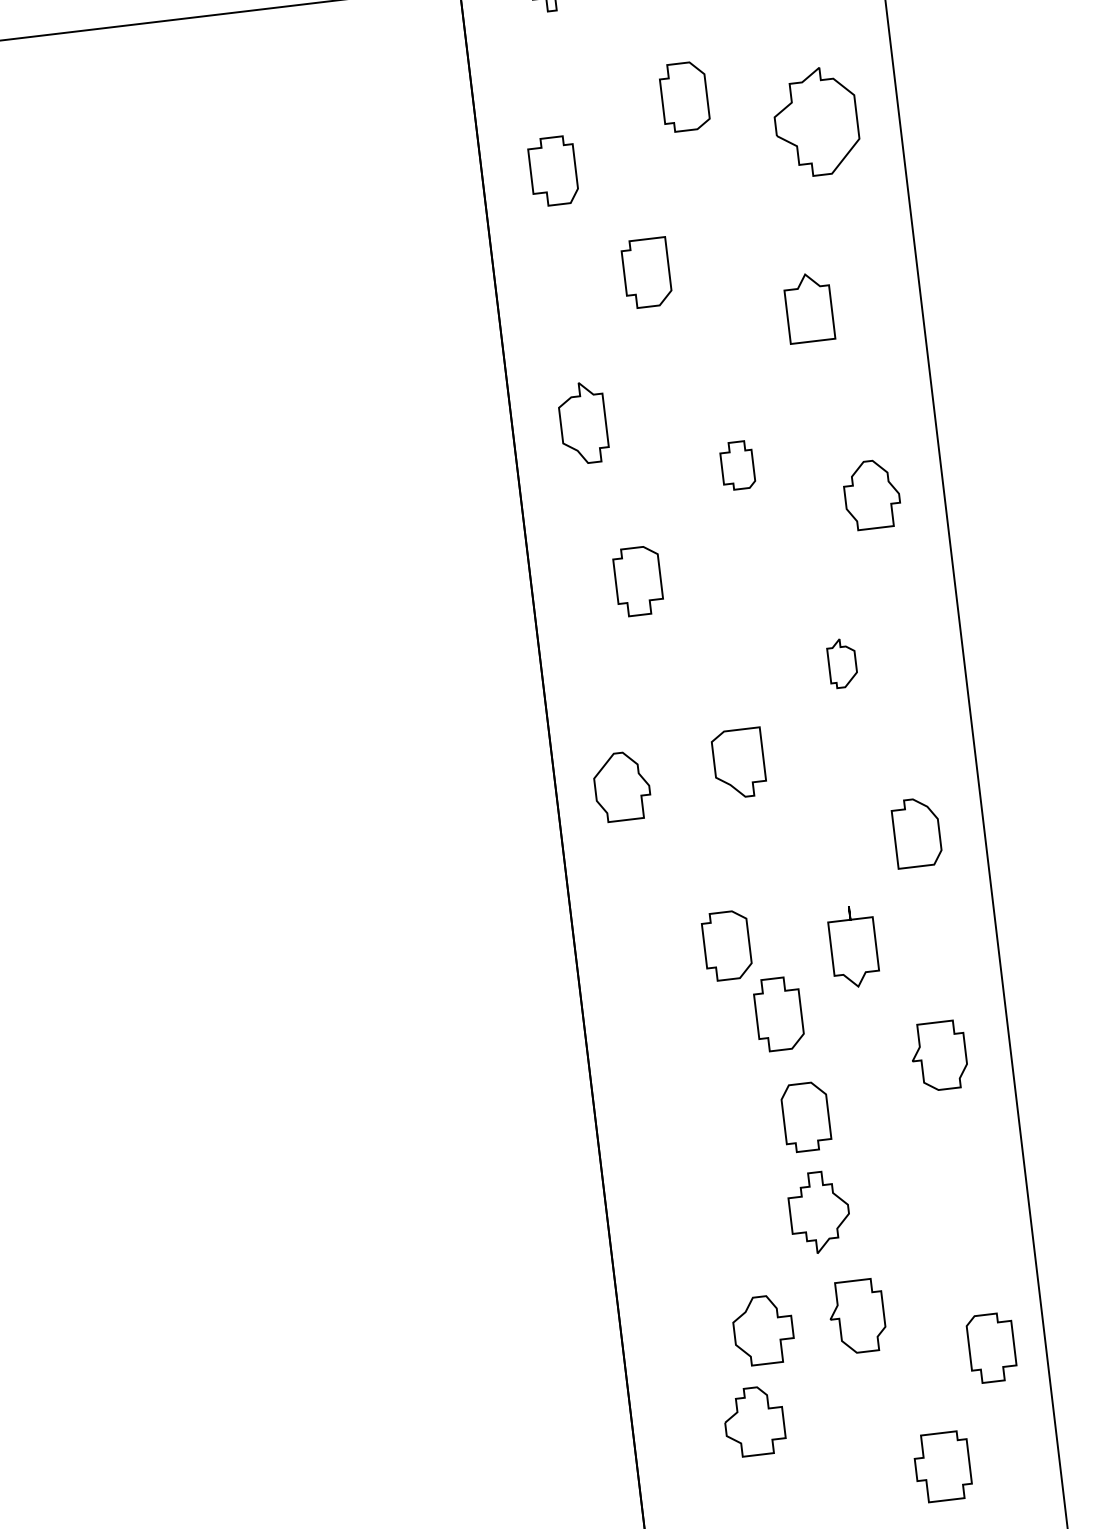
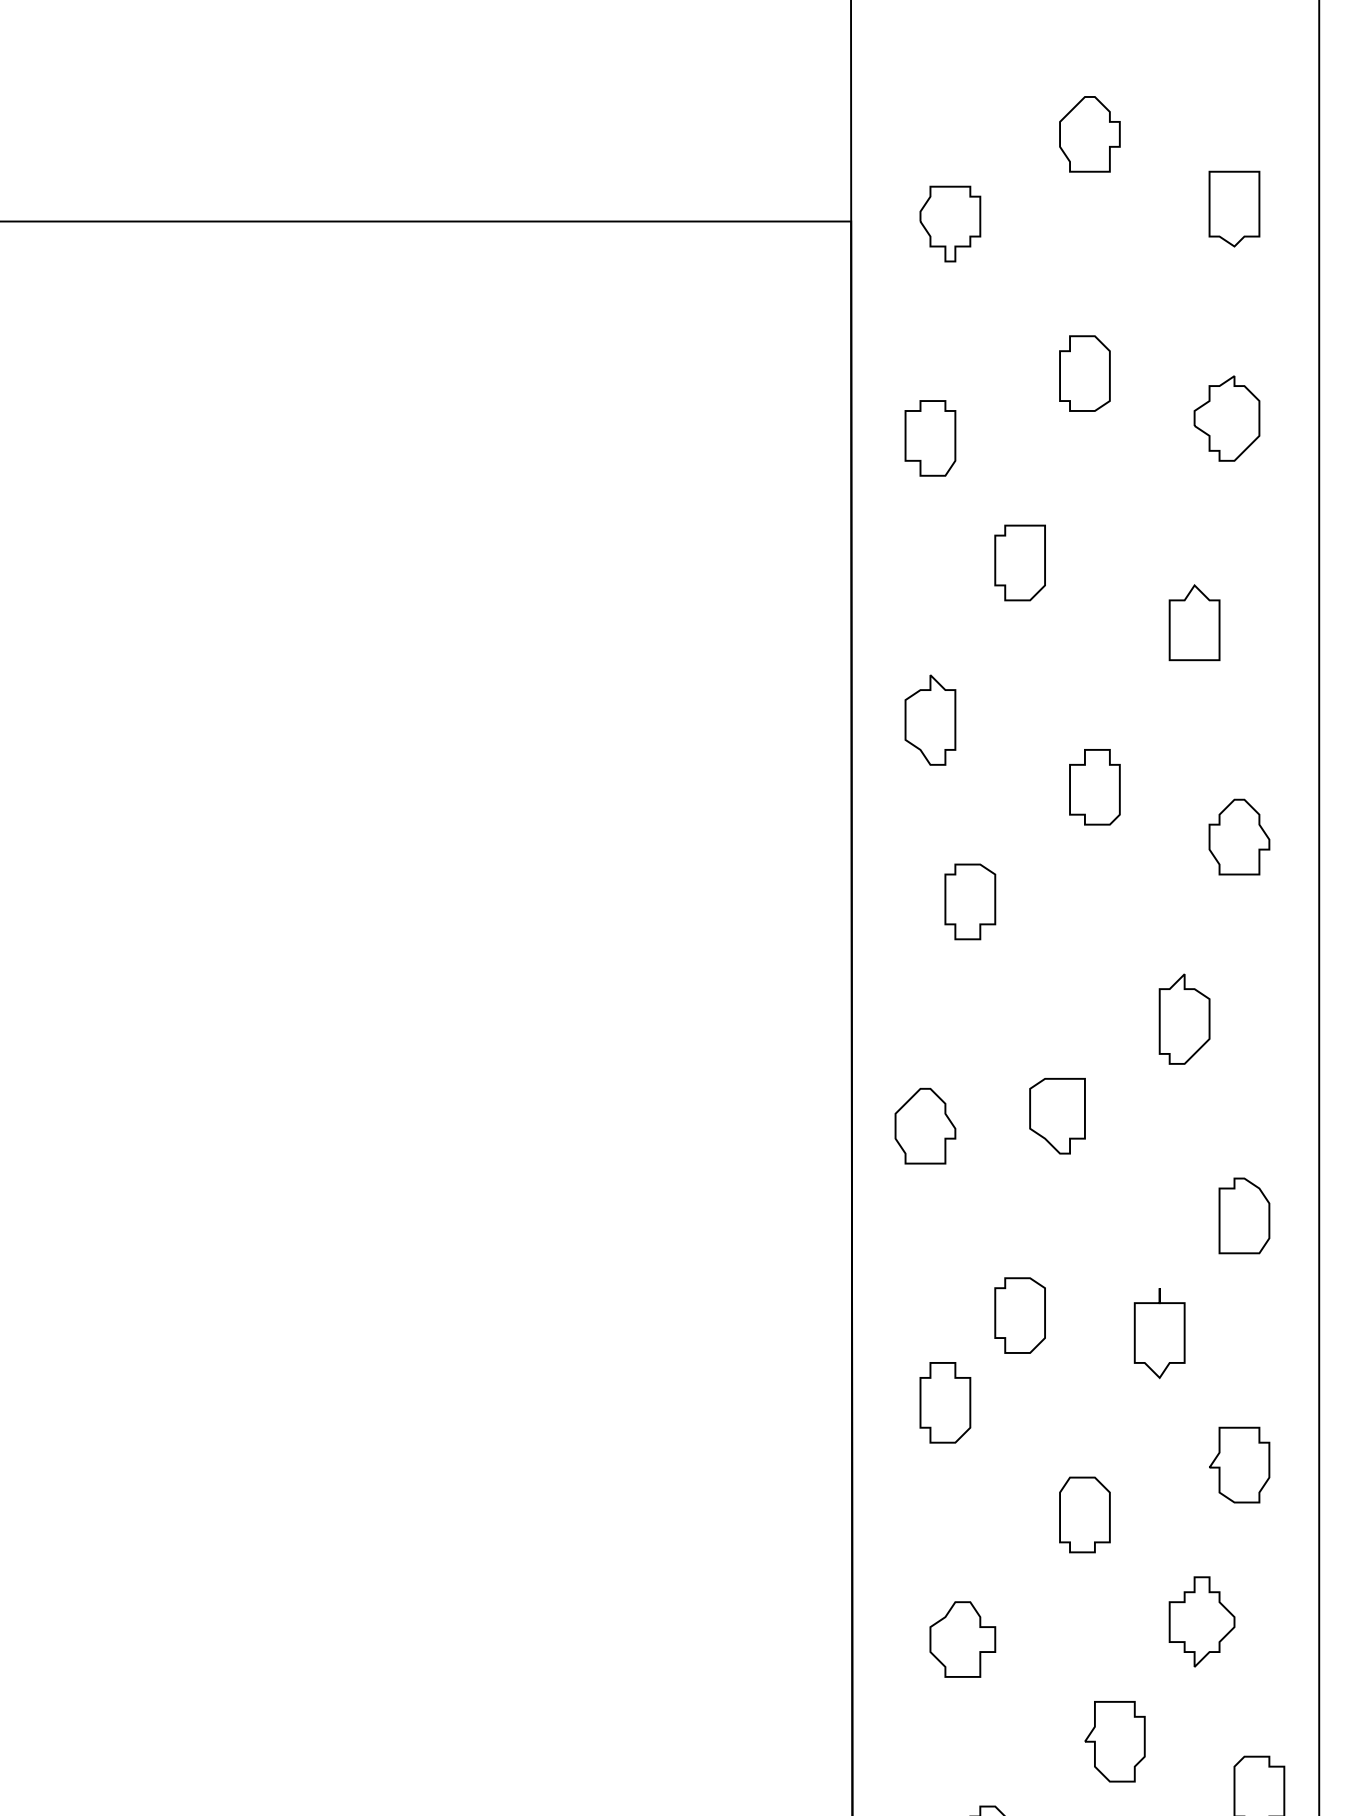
part: (815, 121) -> (1226, 418), size x0.71
part: (737, 465) -> (1094, 787), size x1.43
part: (842, 662) -> (1184, 1018), size x1.67
part: (778, 1013) -> (945, 1402), moved
part: (818, 1212) -> (1201, 1621), moved
part: (763, 1330) -> (962, 1639), moved

